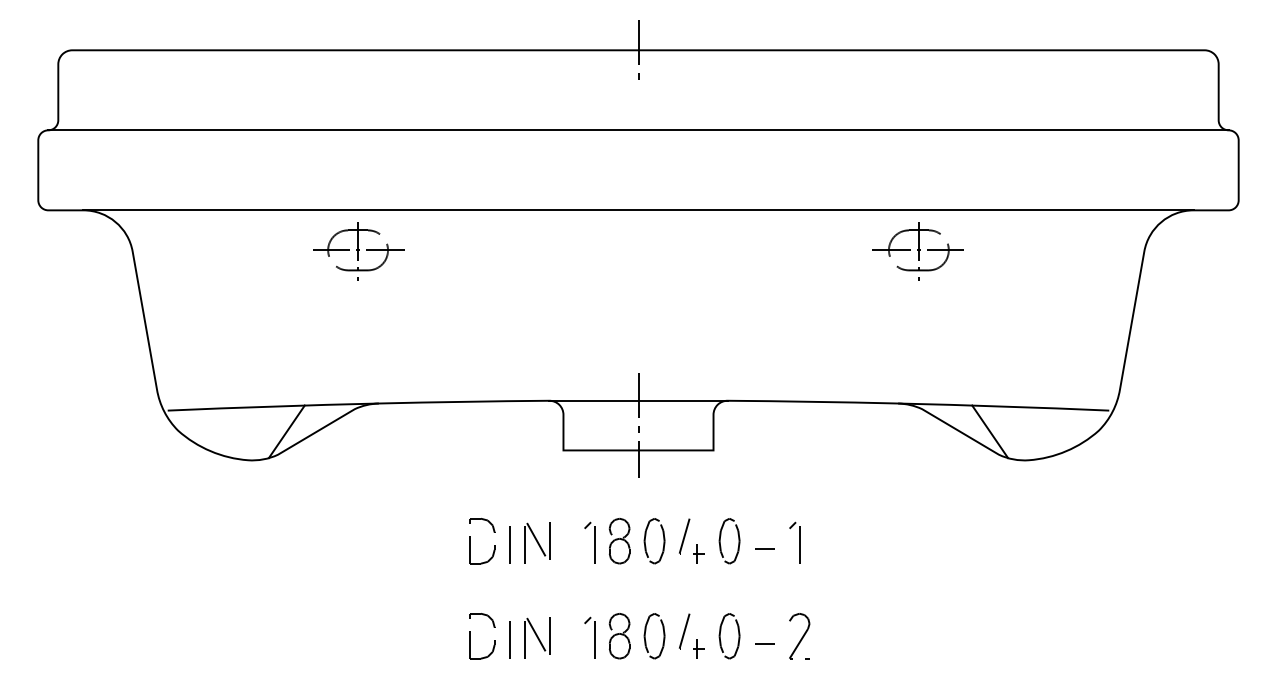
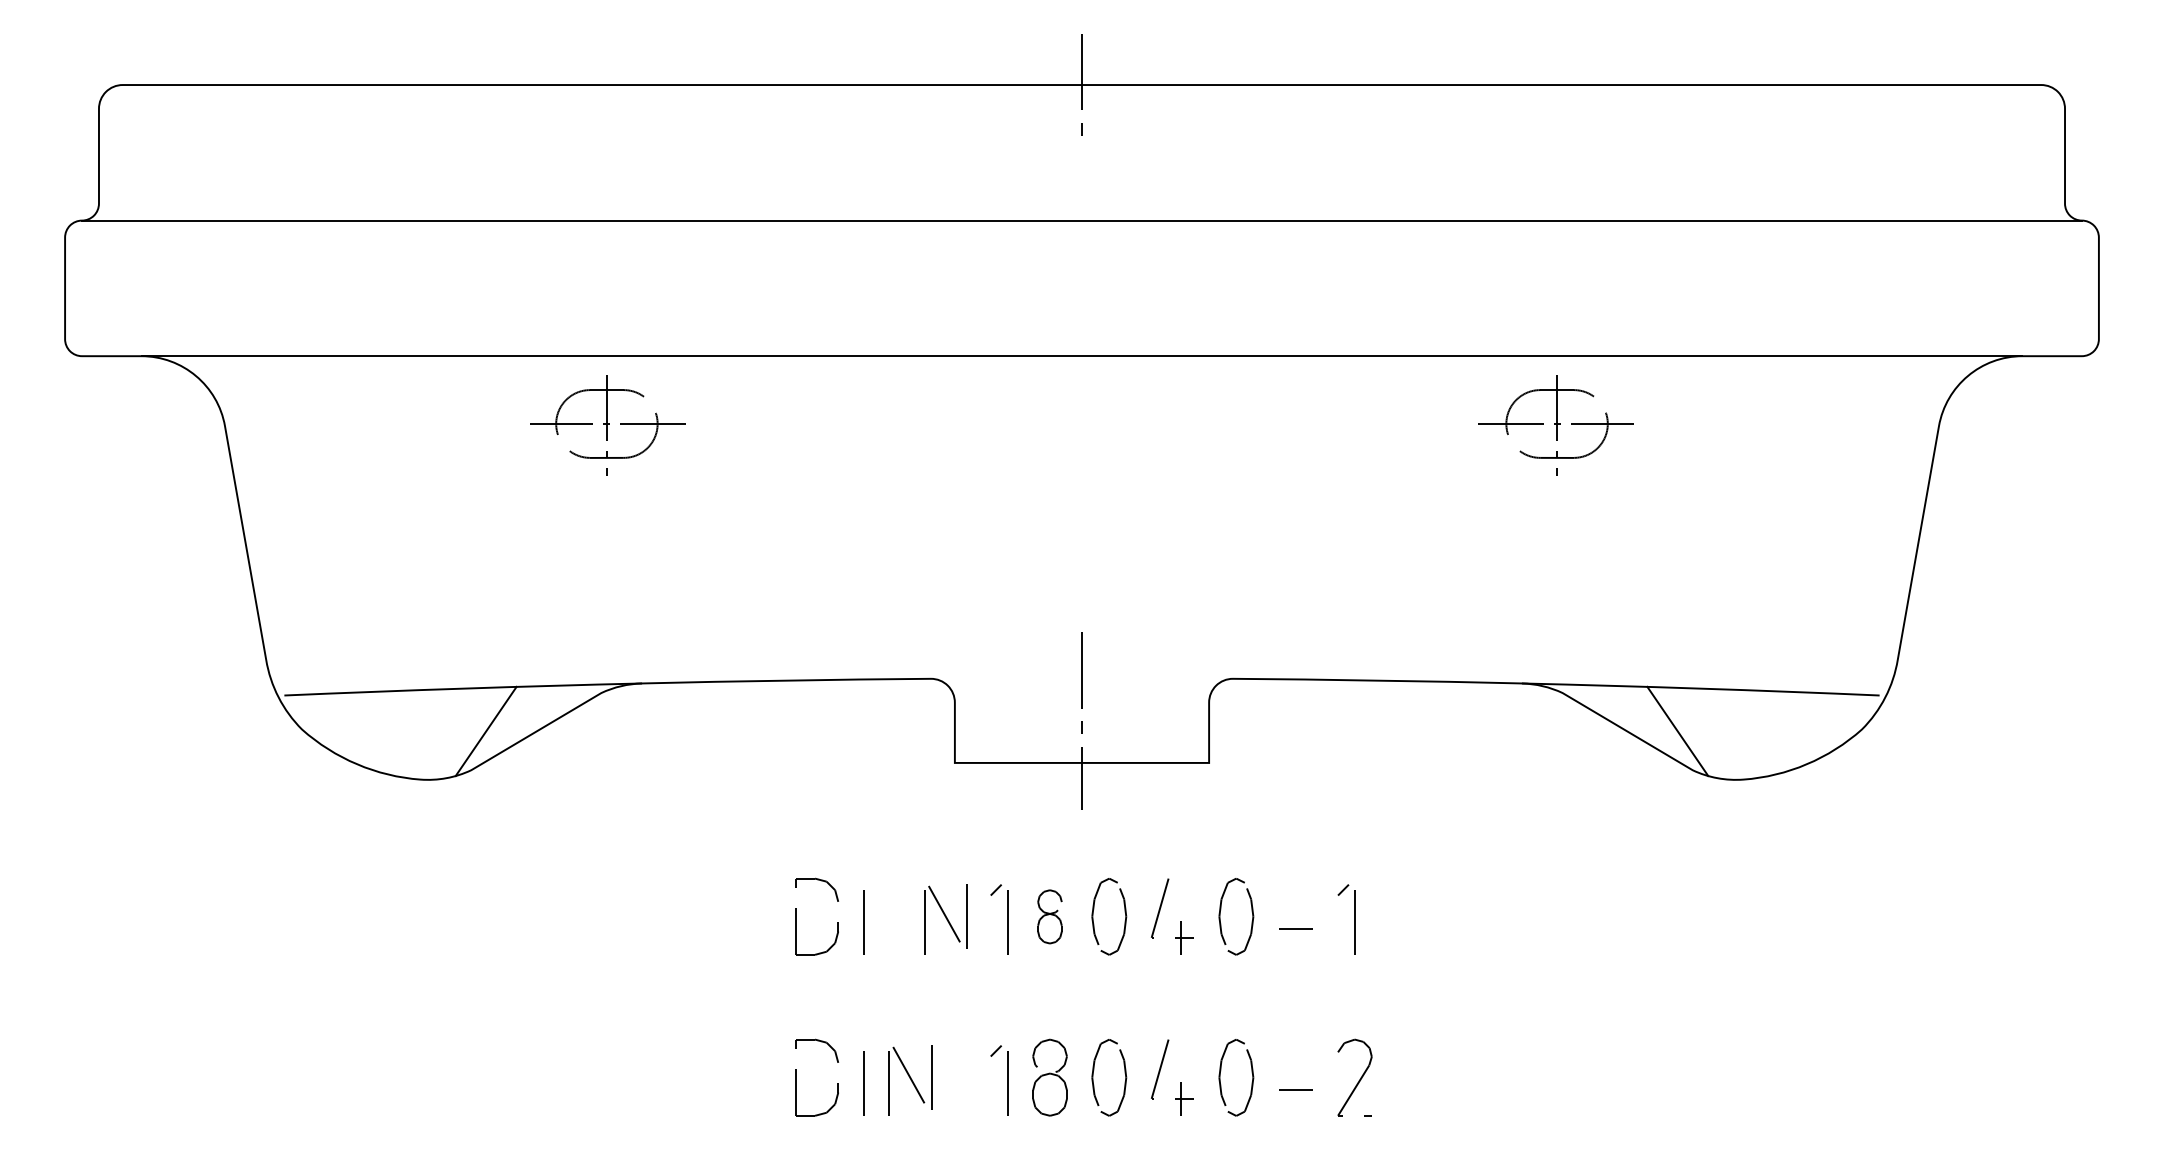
line: (638, 400) -> (1082, 678), removed
part: (619, 541) -> (1049, 917), size x0.7
line: (537, 542) -> (946, 918), moved

